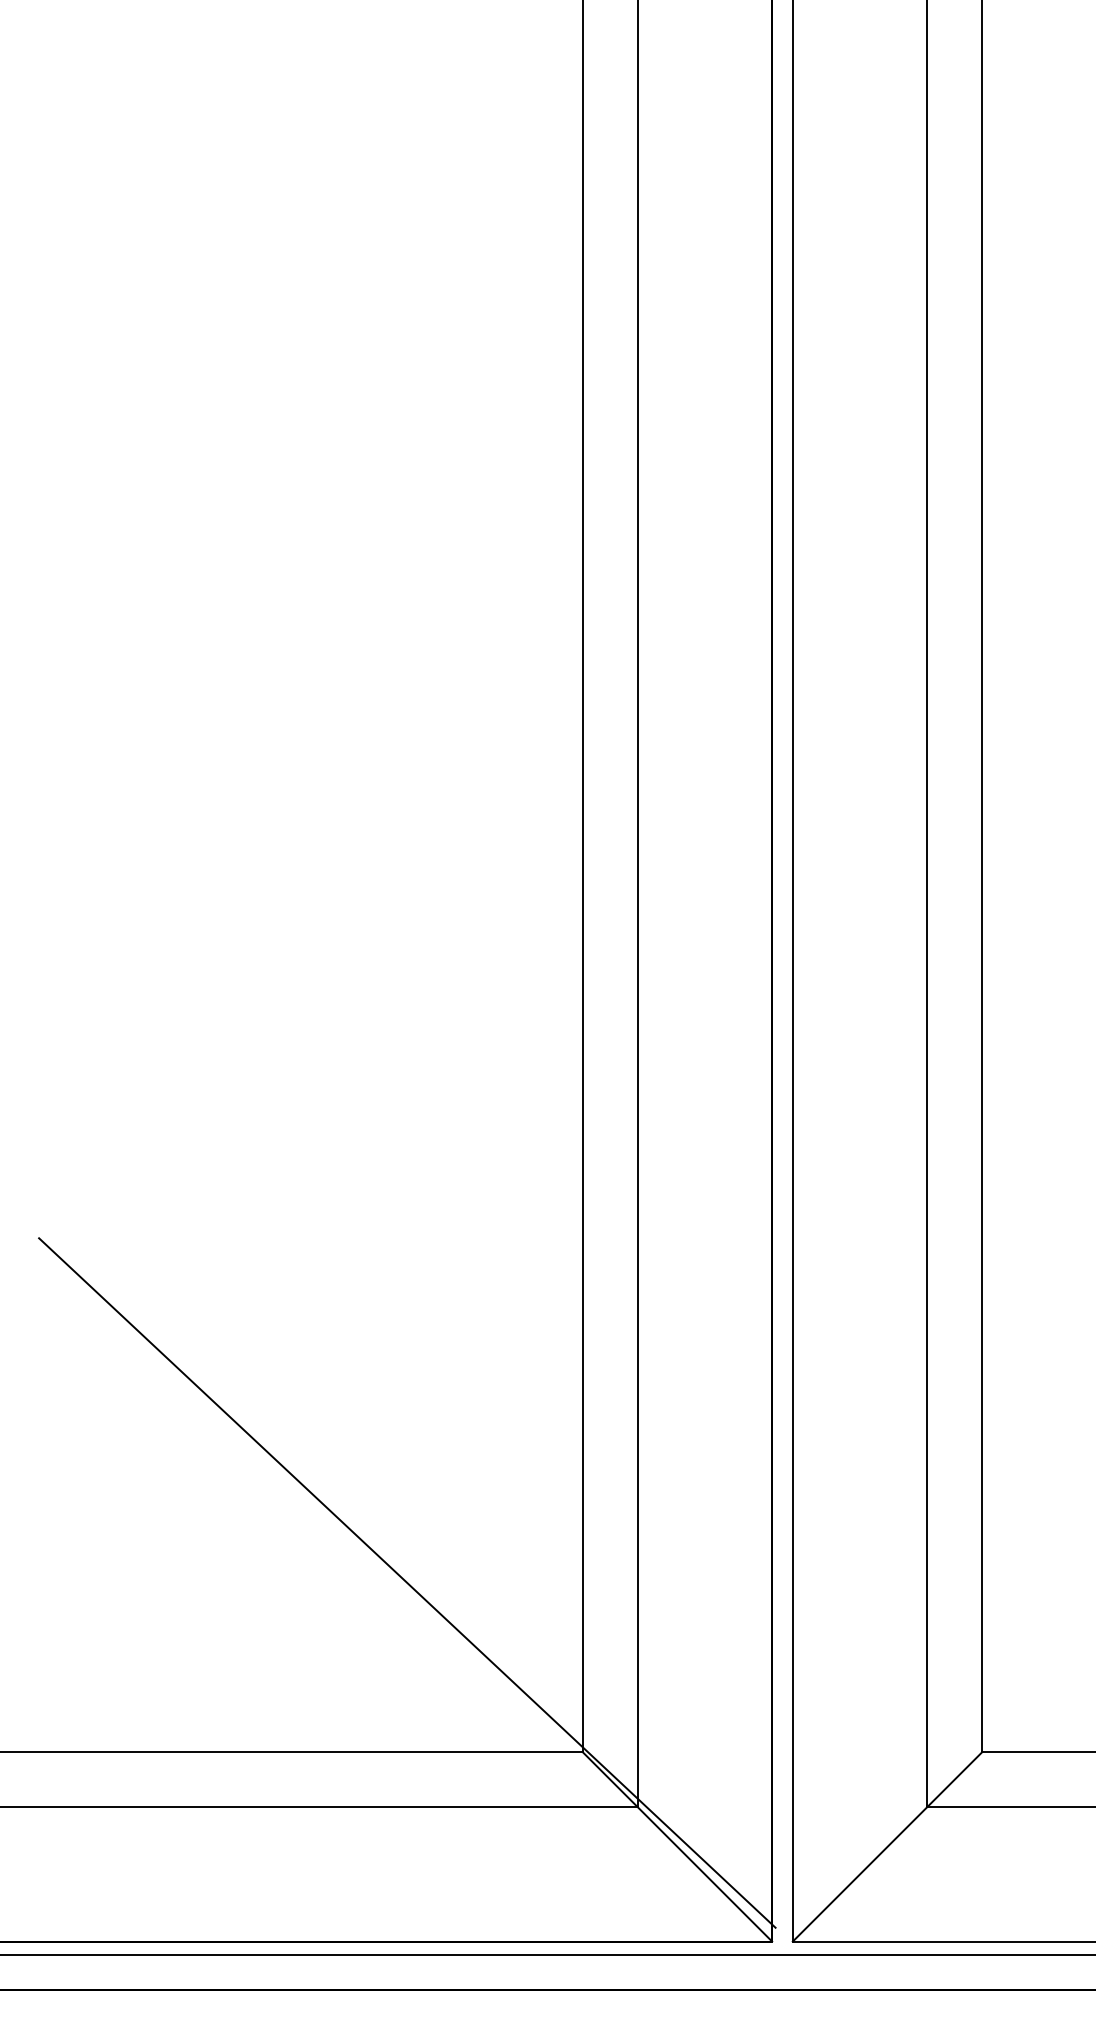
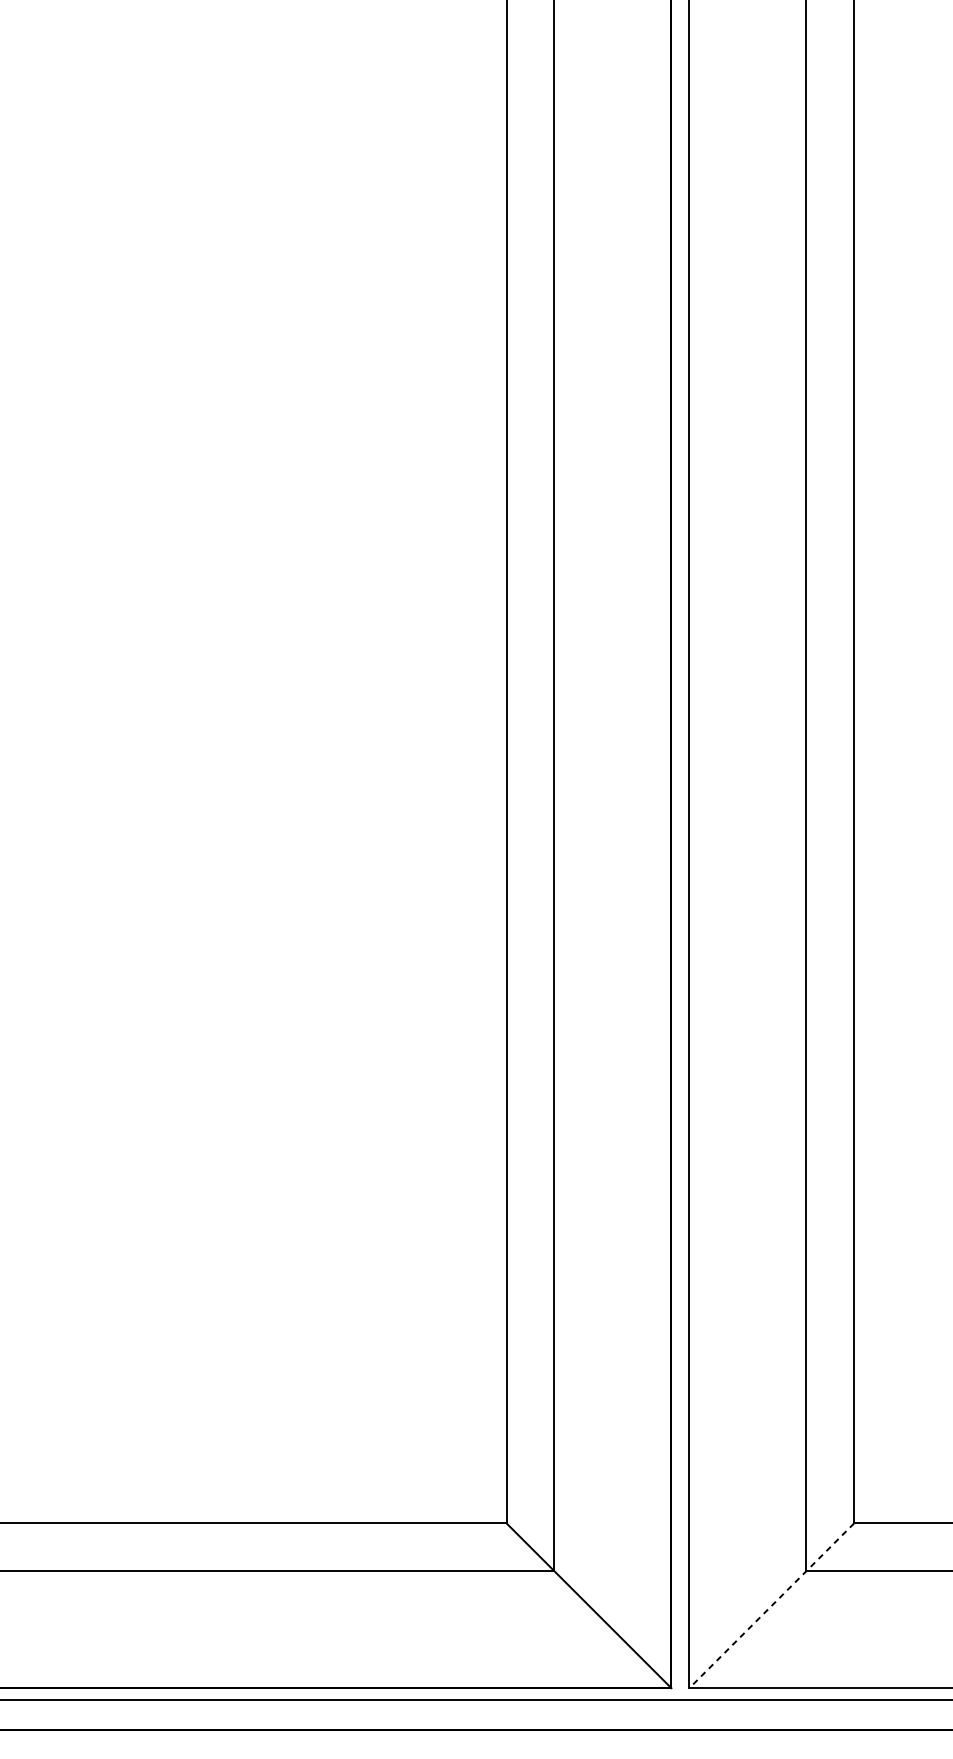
line: (407, 1582) -> (354, 1375), removed
line: (887, 1847) -> (771, 1606), solid -> dashed

